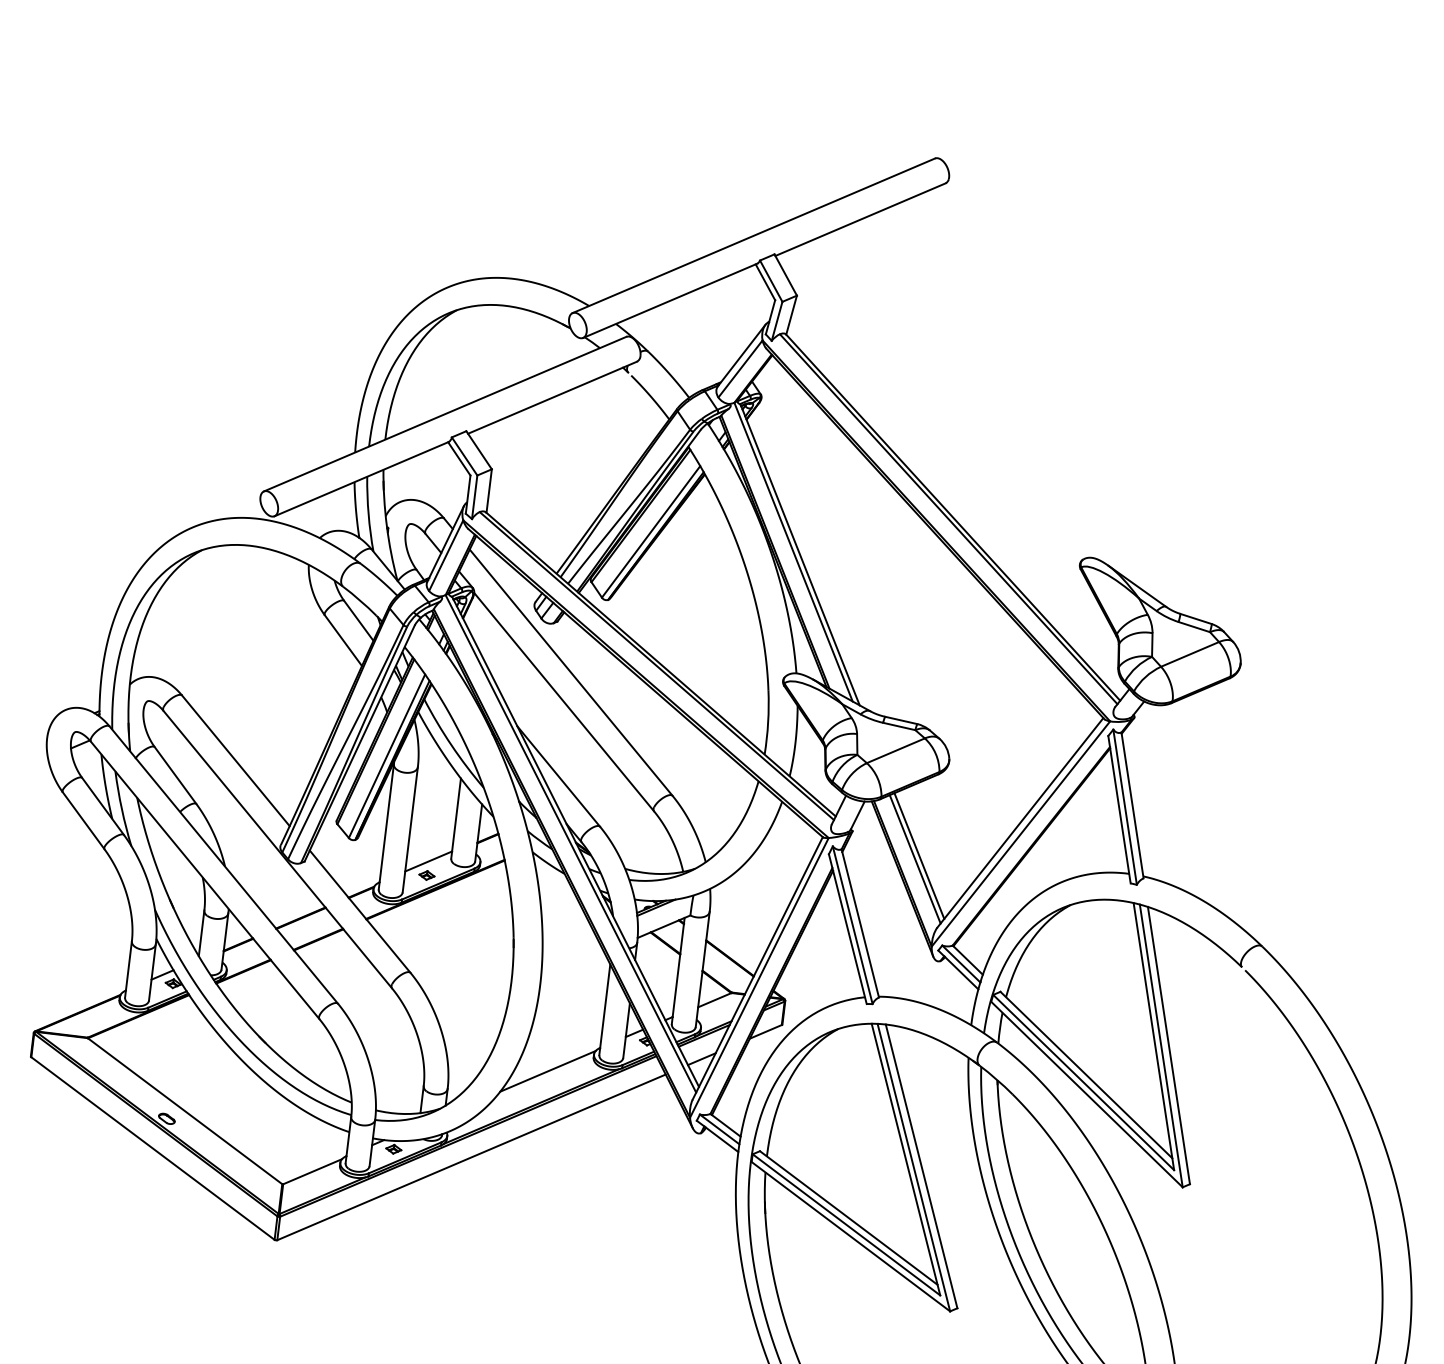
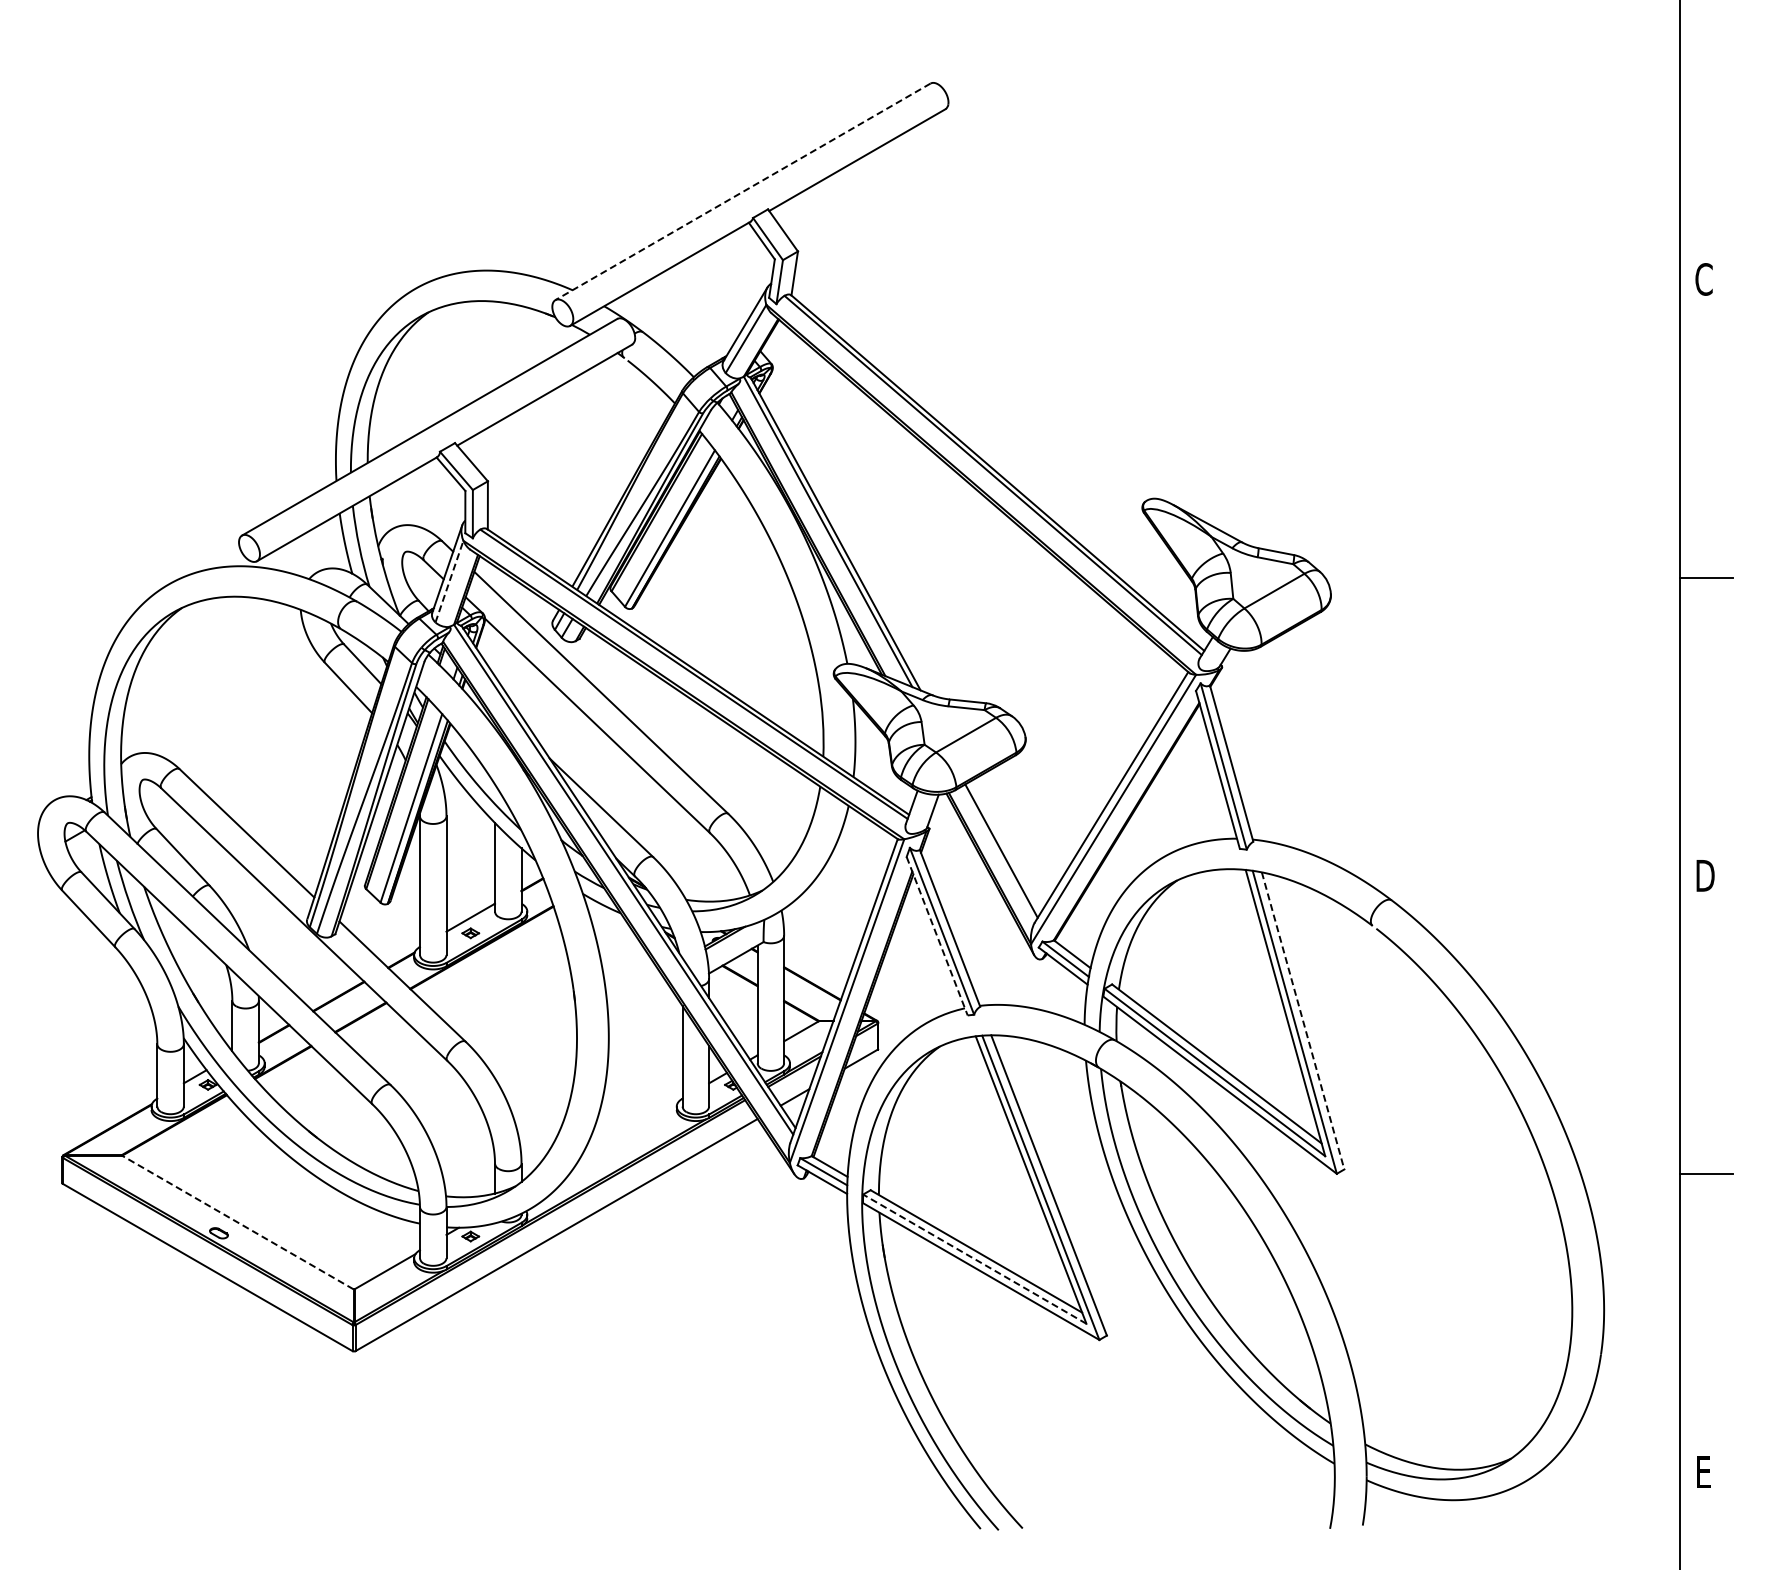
line: (753, 235) -> (742, 191), solid -> dashed
line: (446, 555) -> (449, 581), solid -> dashed
line: (919, 855) -> (1005, 846), removed
line: (848, 929) -> (937, 936), solid -> dashed
line: (1169, 1046) -> (1303, 1021), solid -> dashed
line: (547, 1070) -> (628, 1130), removed
line: (184, 1111) -> (237, 1222), solid -> dashed
line: (846, 1224) -> (974, 1258), solid -> dashed

